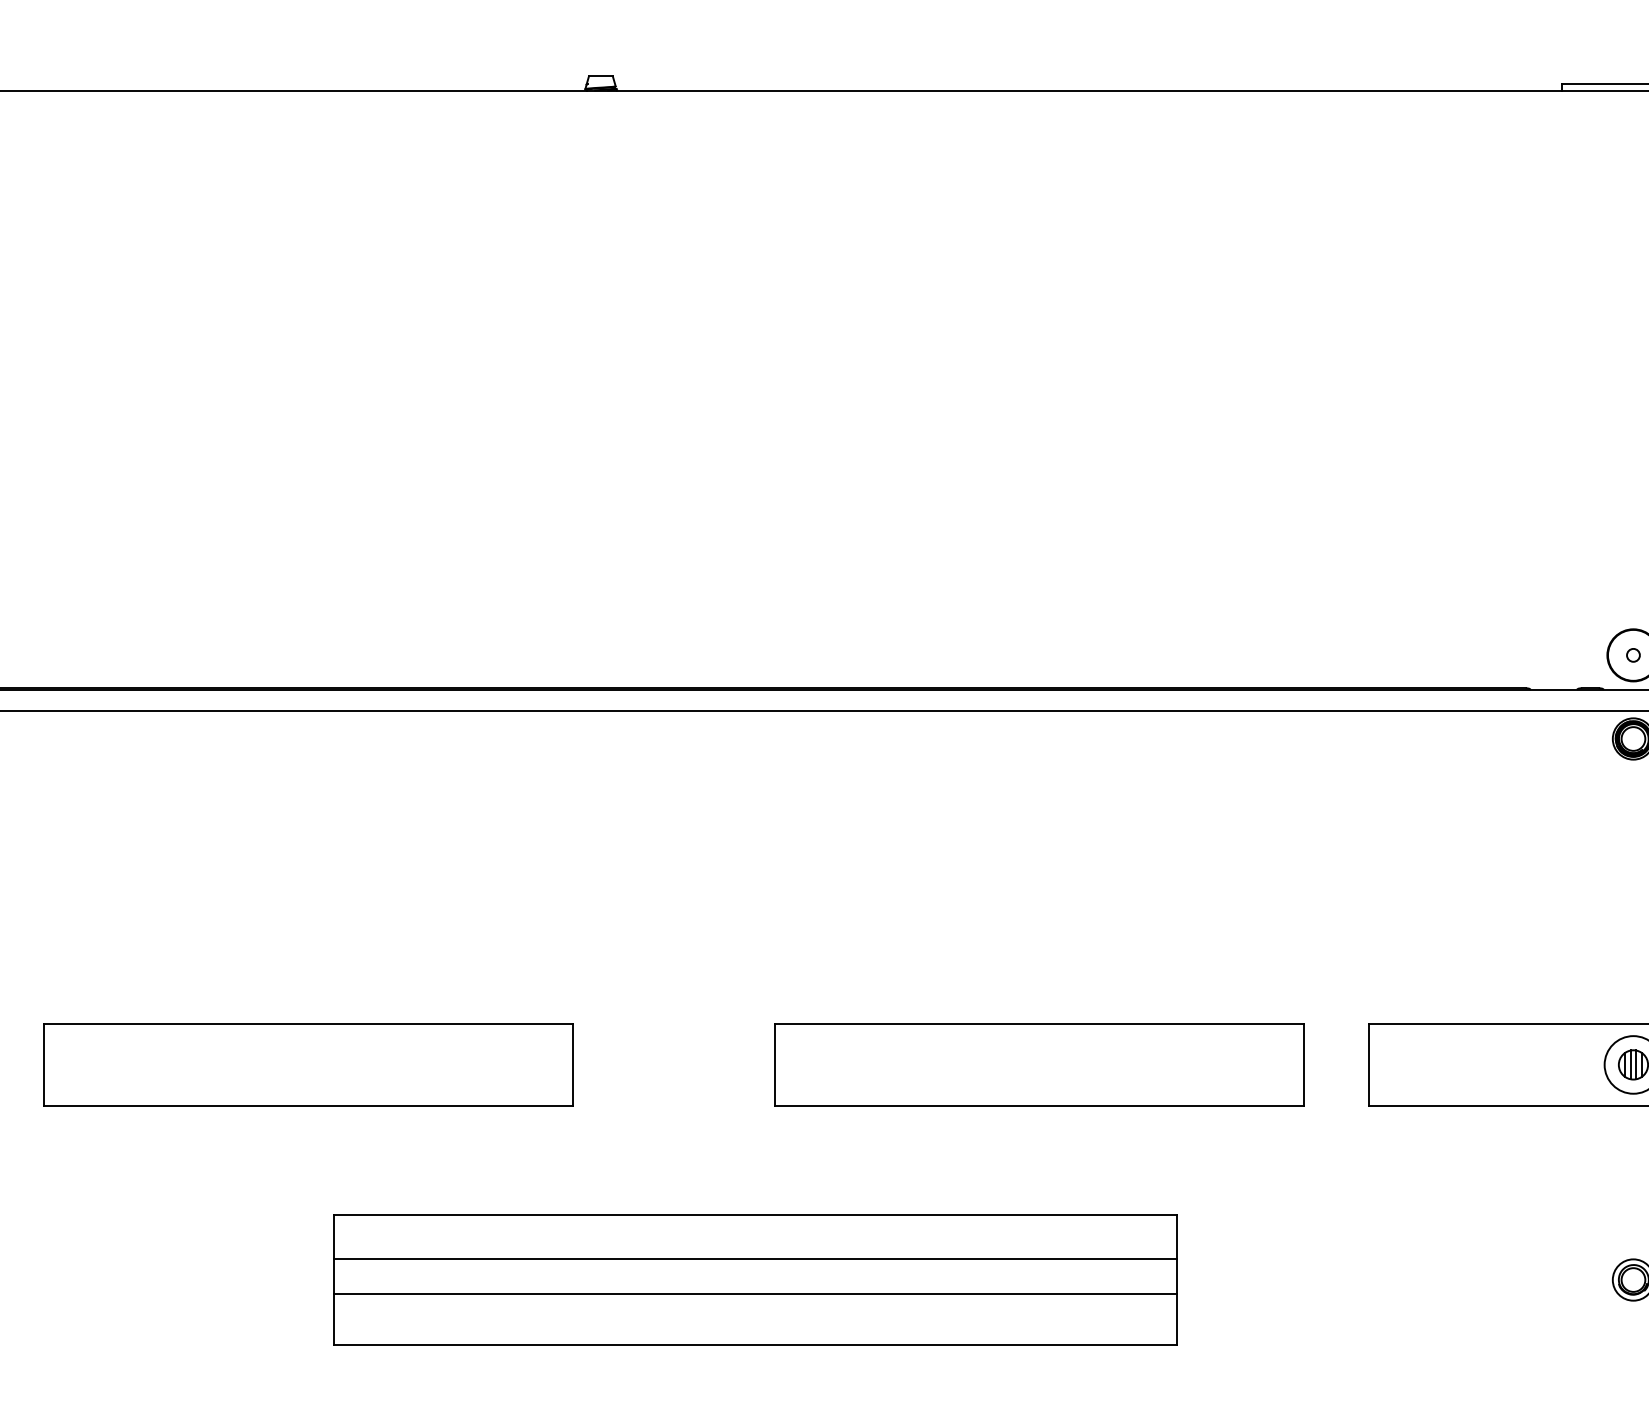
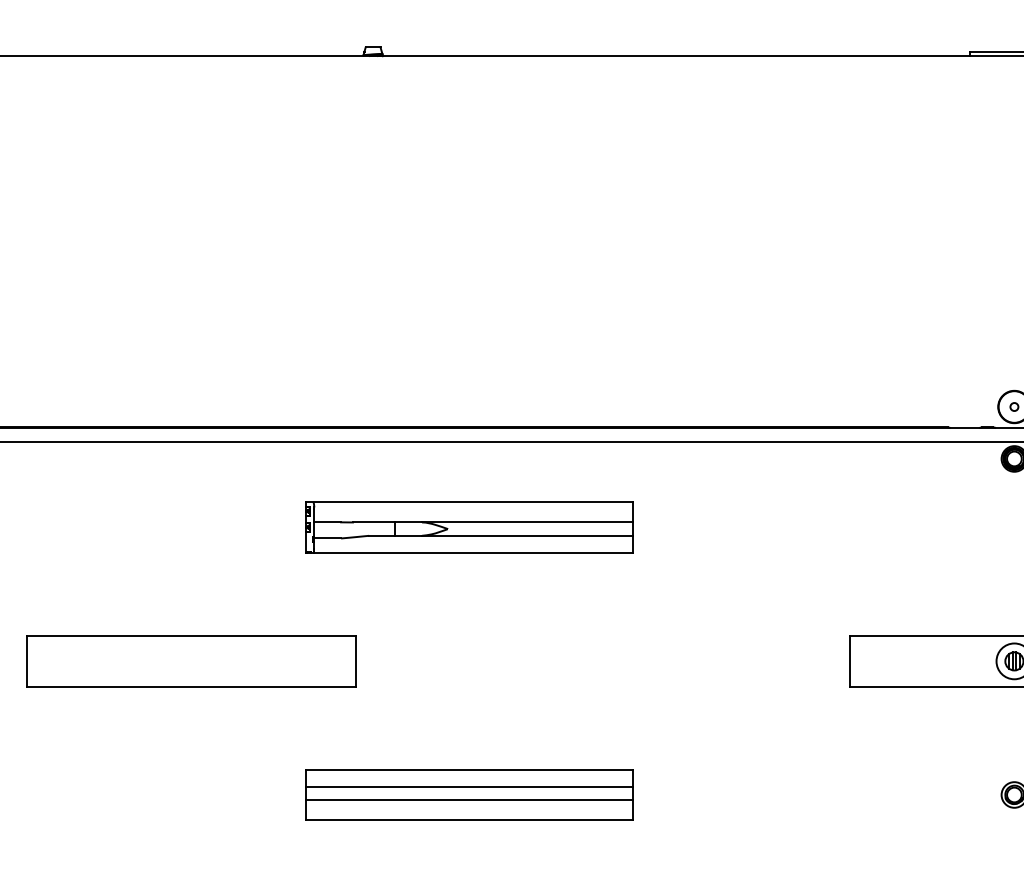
part: (756, 849) -> (469, 527), added
part: (1039, 1065) -> (645, 661), removed
part: (756, 1279) -> (469, 794), size x0.62

